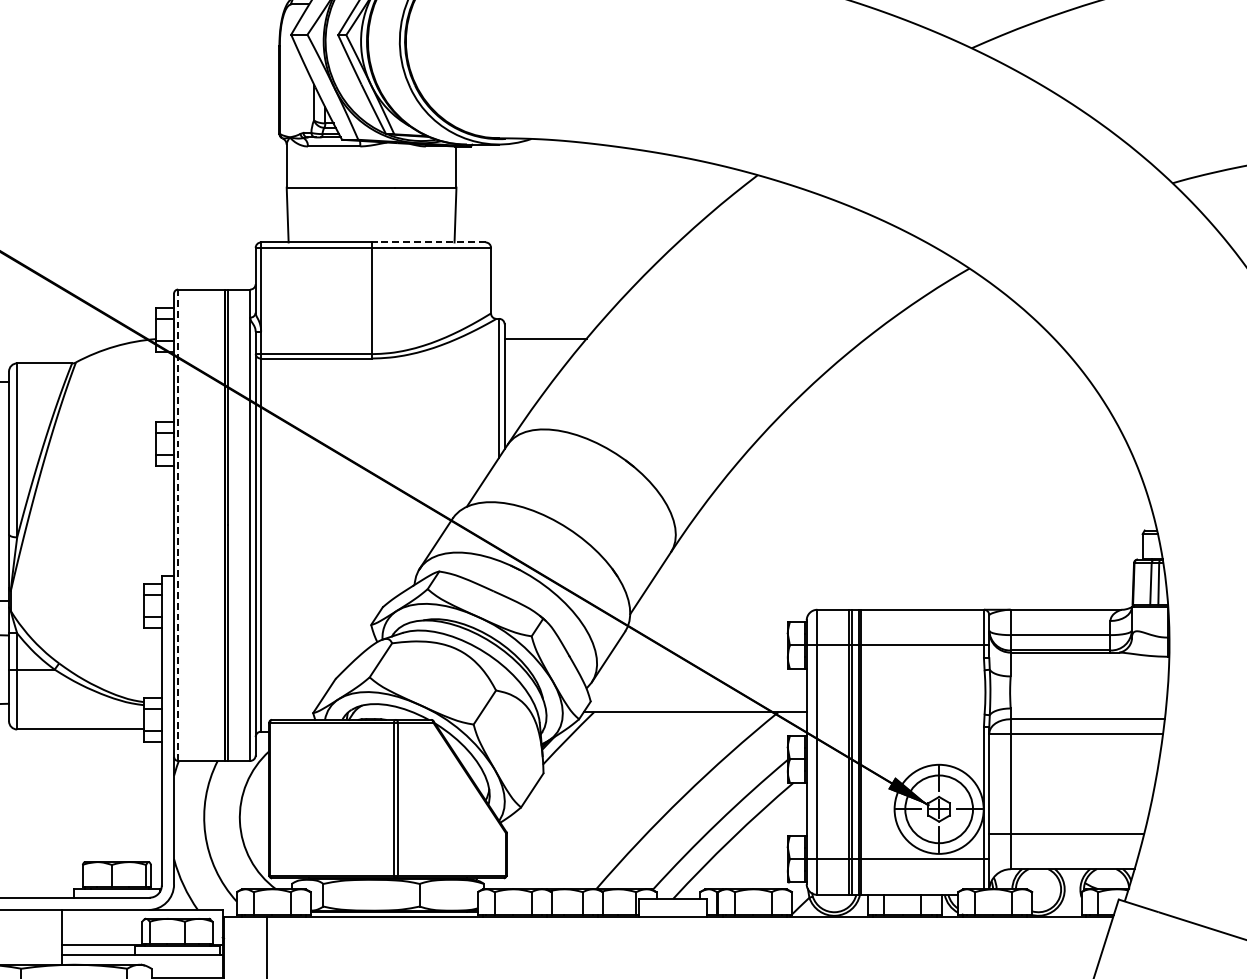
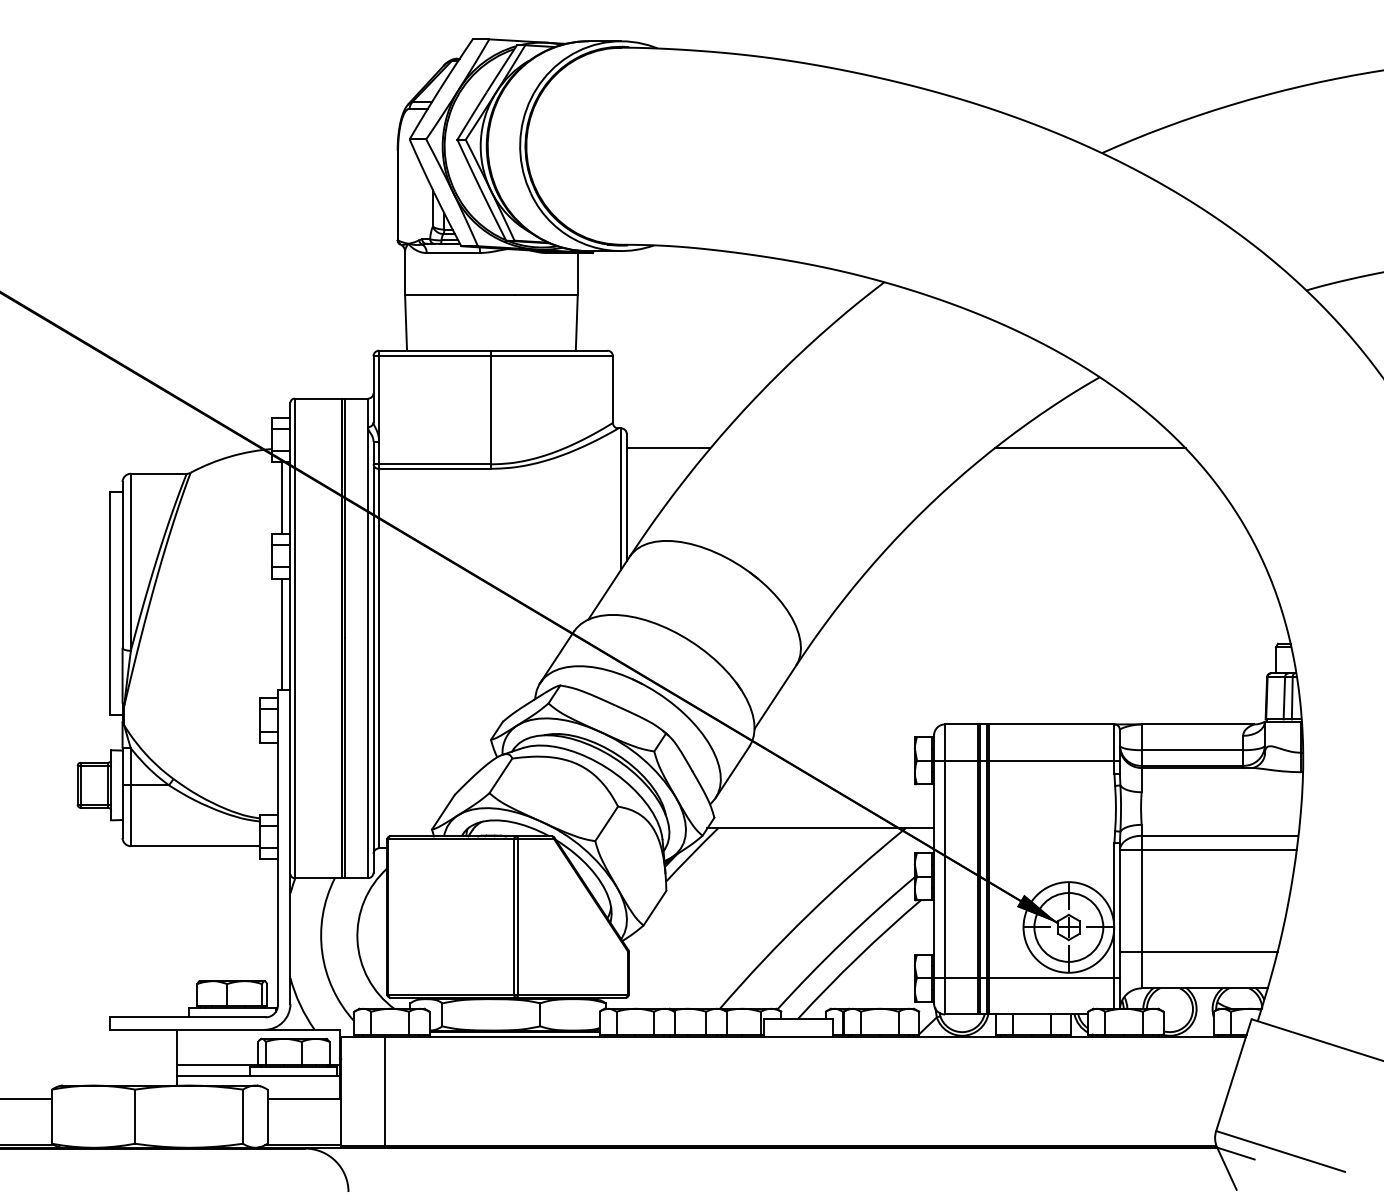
line: (427, 242) -> (548, 350), dashed -> solid
line: (959, 338) -> (1089, 448), added
line: (166, 386) -> (282, 497), added
line: (166, 521) -> (282, 634), added
line: (178, 525) -> (294, 638), dashed -> solid

